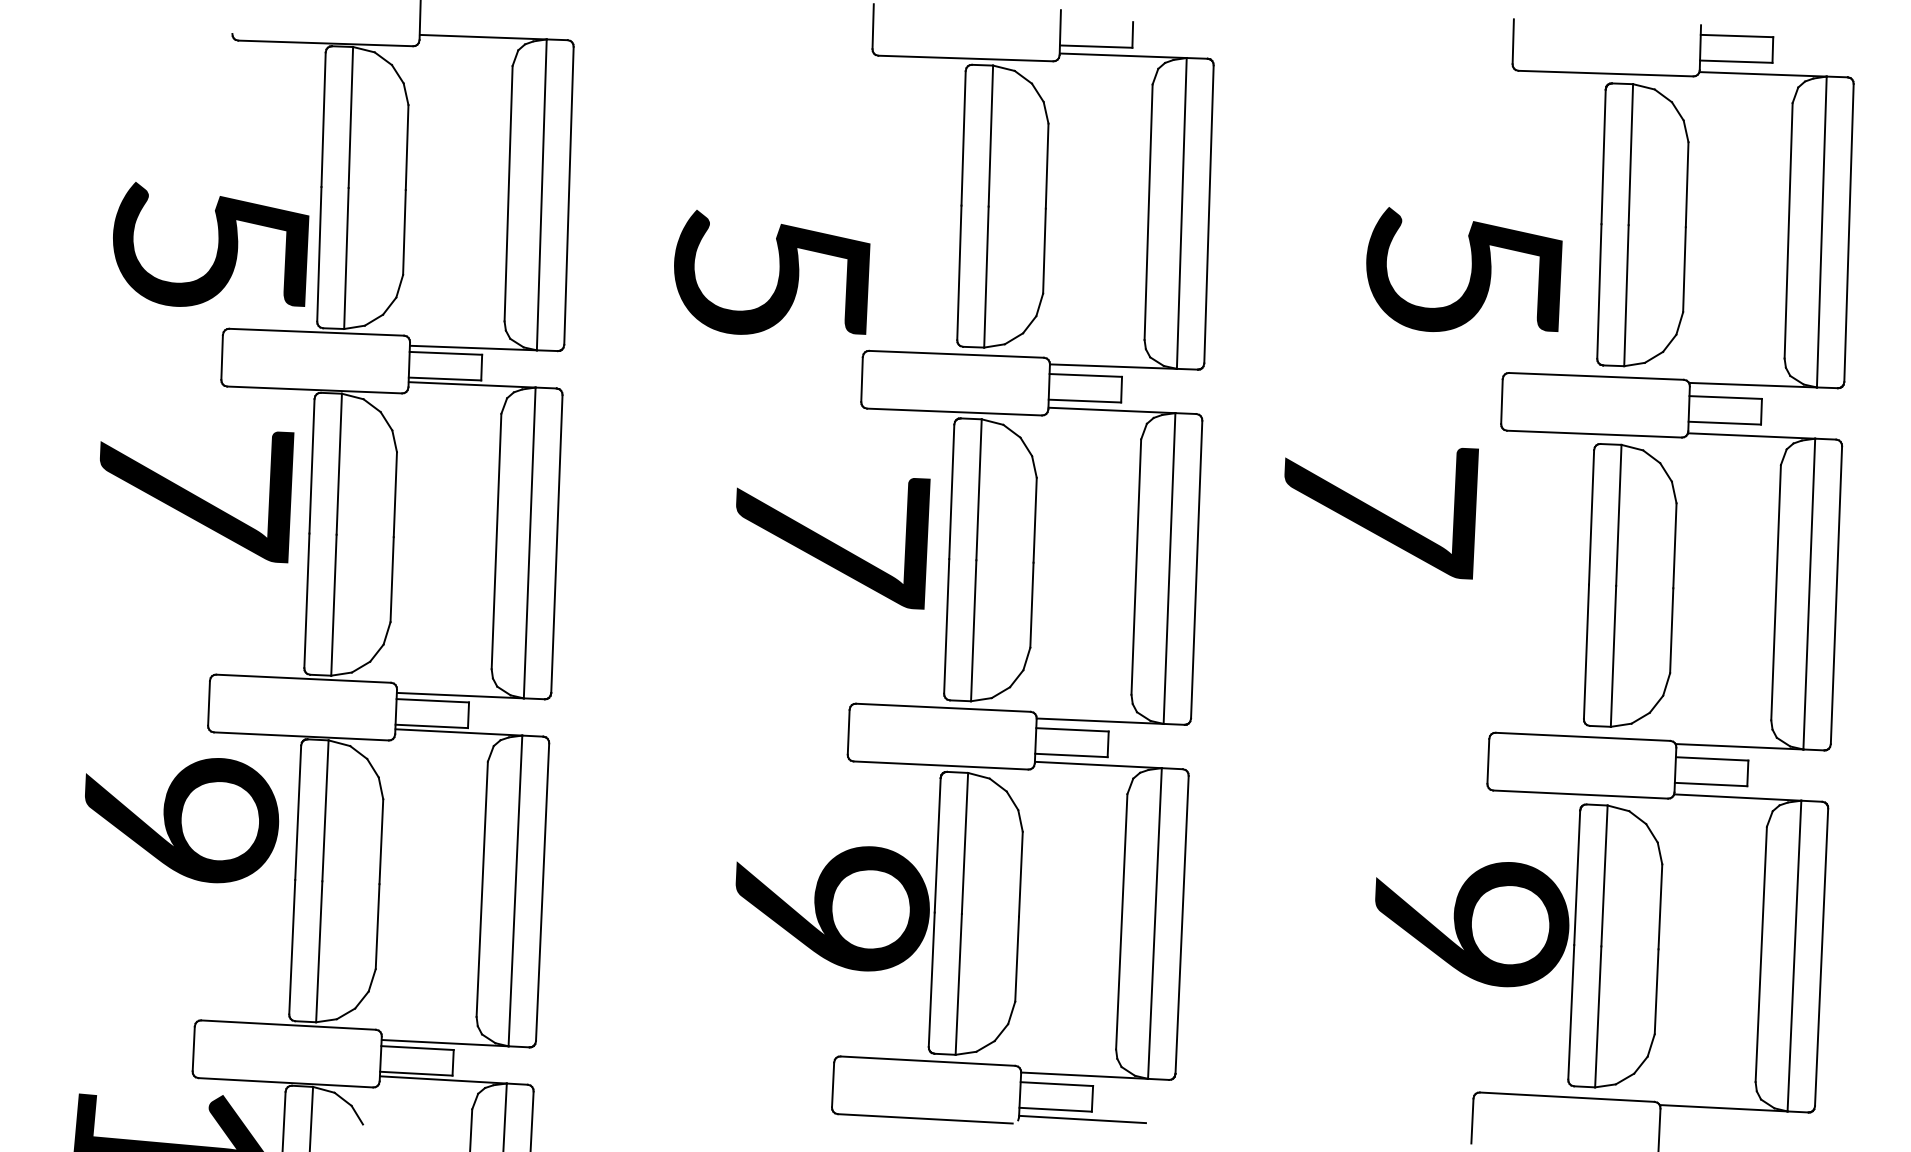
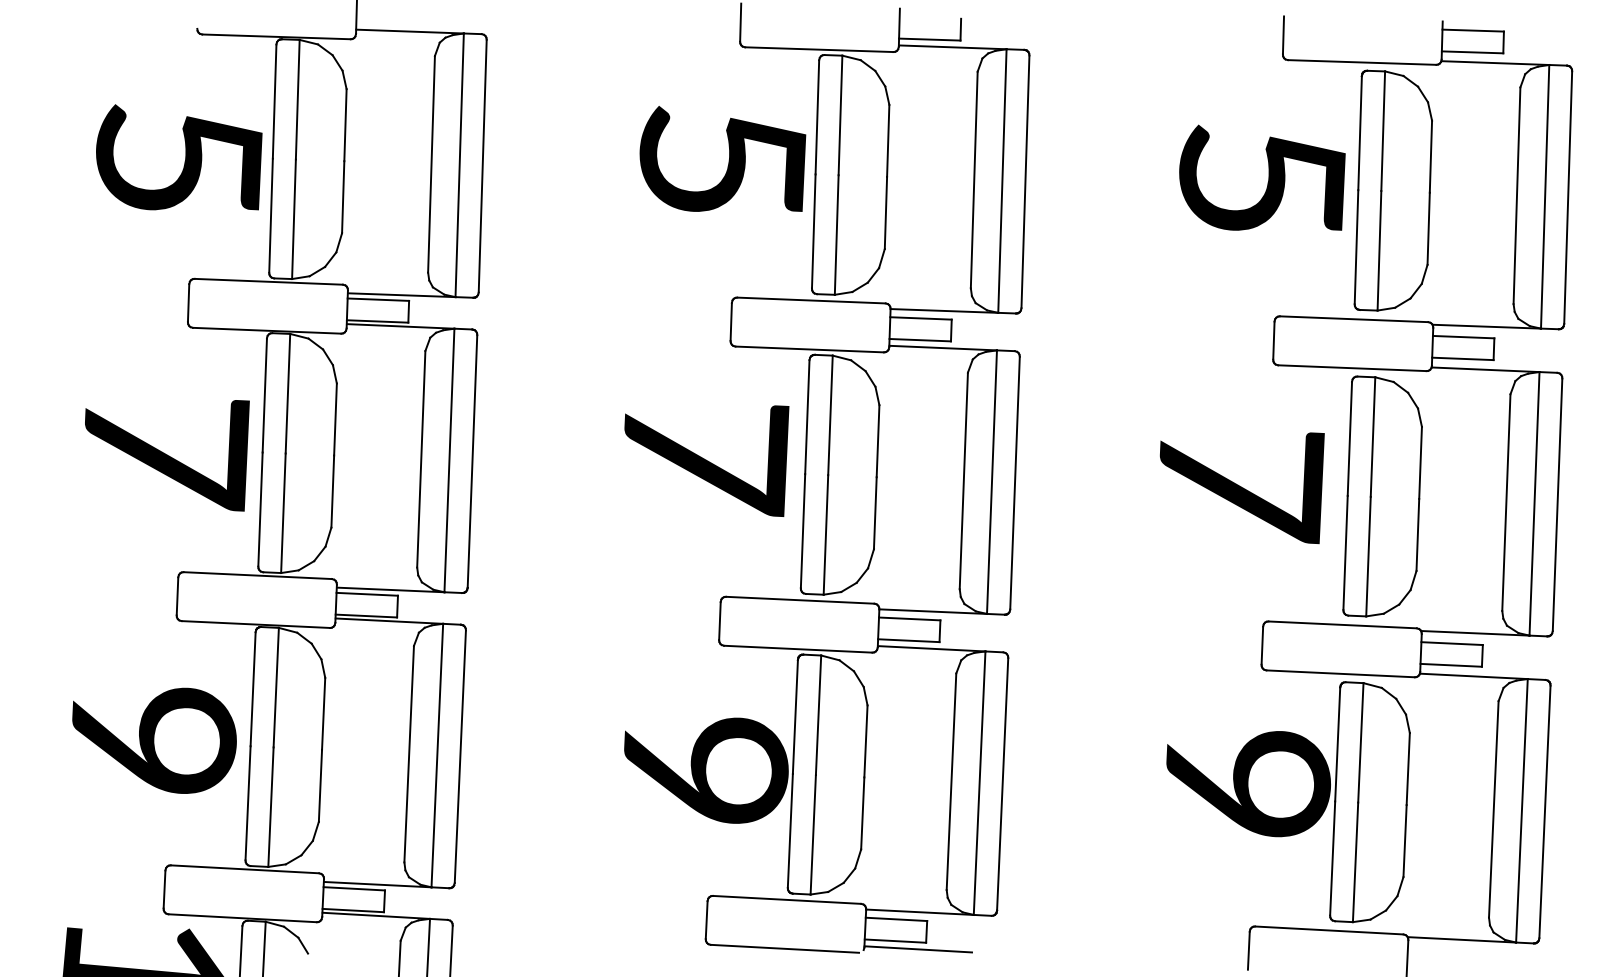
text: (211, 244) -> (179, 157), moved
text: (1464, 269) -> (1262, 177), moved
text: (772, 272) -> (723, 159), moved
text: (197, 497) -> (167, 455), moved
text: (1381, 513) -> (1242, 488), moved
text: (182, 820) -> (154, 740), moved

